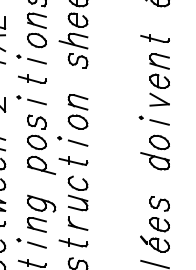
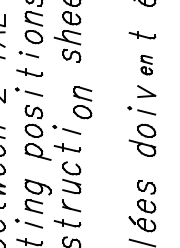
part: (31, 59) -> (28, 54), size x0.7
part: (159, 70) -> (146, 64), size x0.6
part: (77, 111) -> (82, 102), moved

